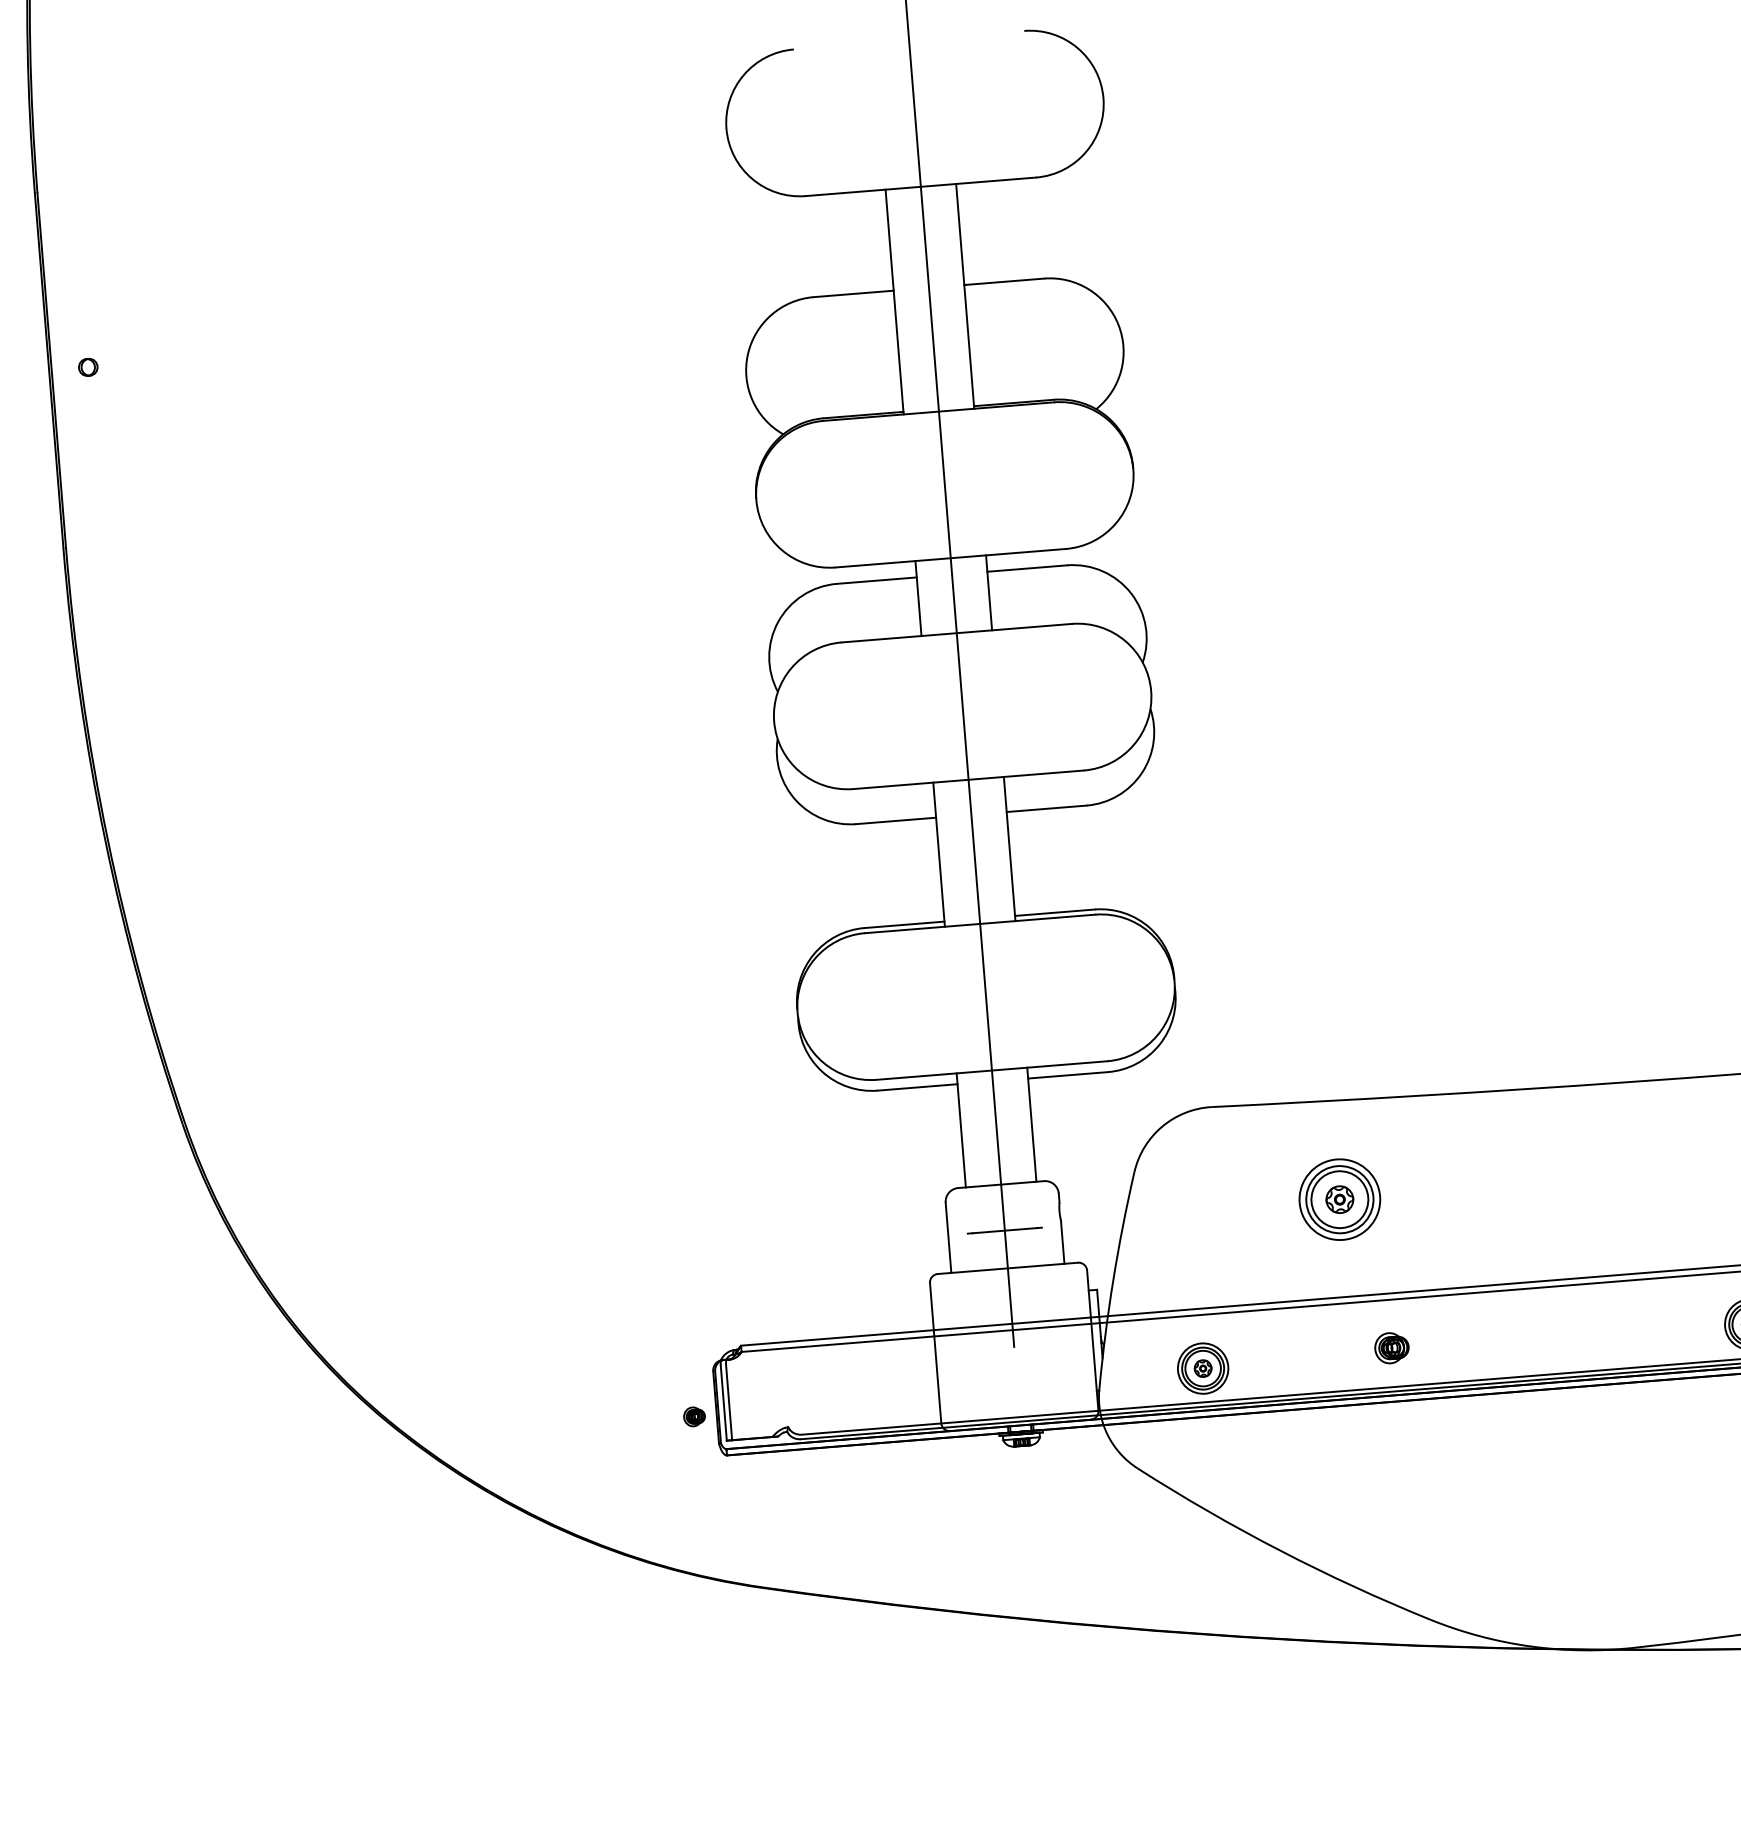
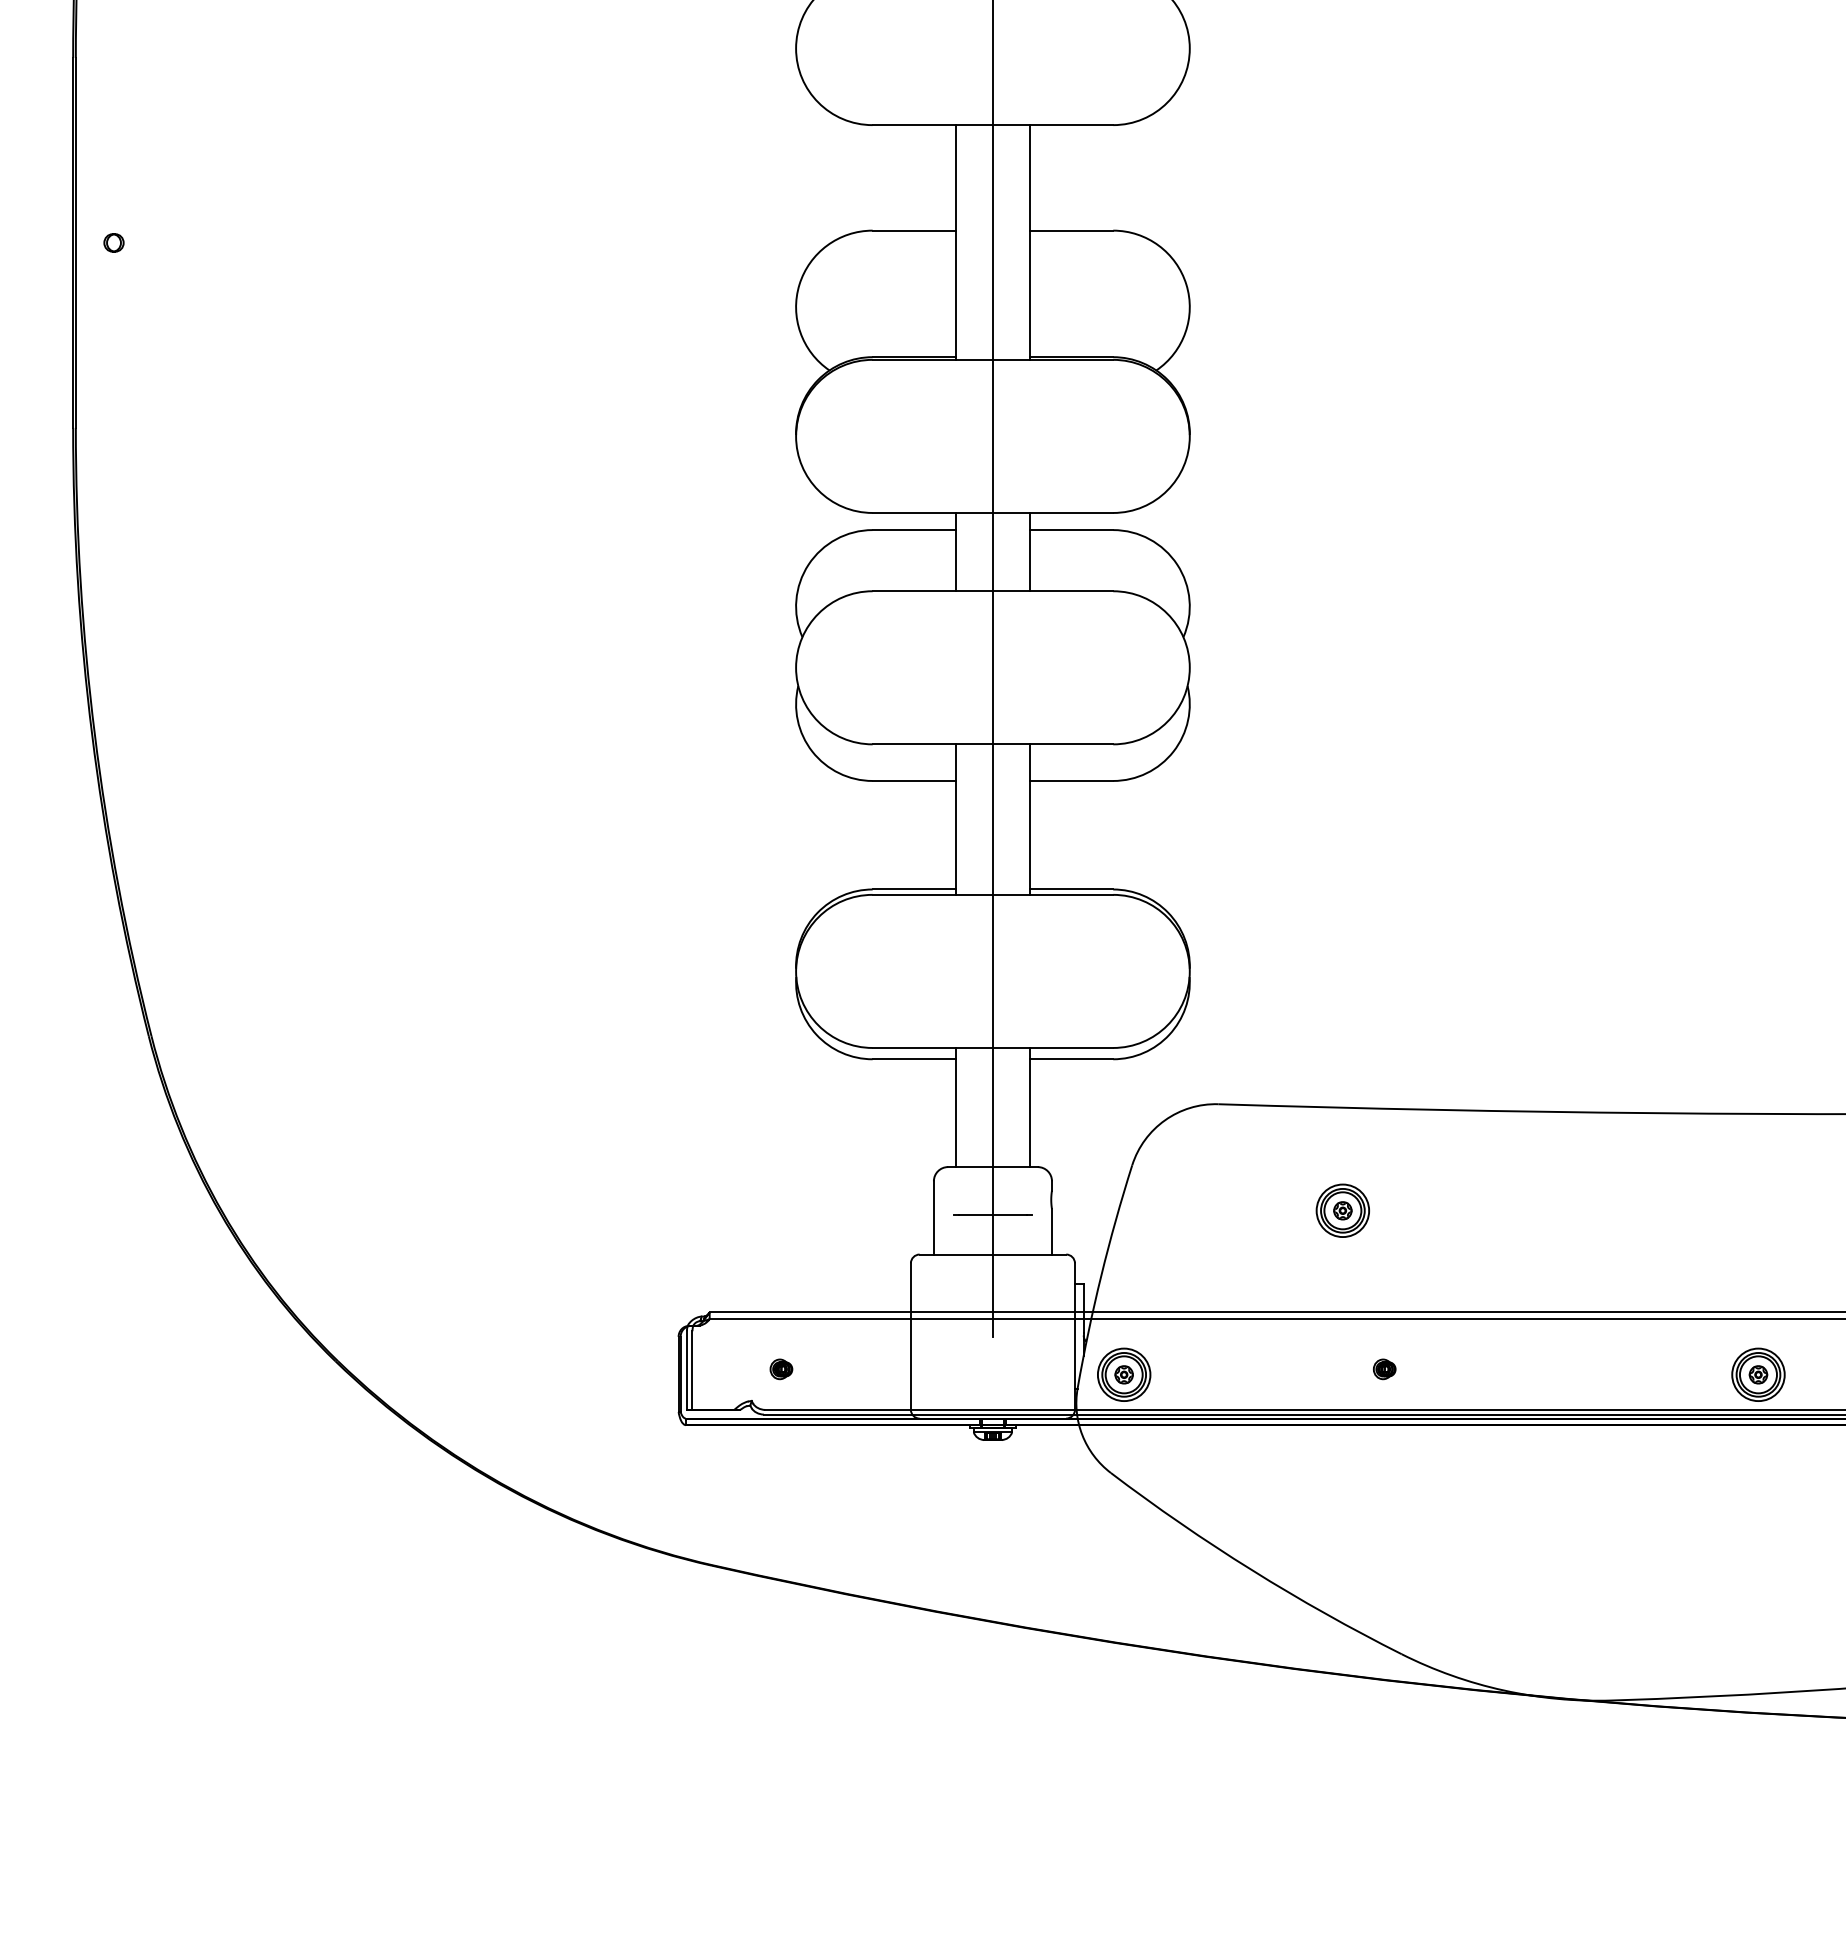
part: (1339, 1199) -> (1342, 1210), size x0.62
part: (1391, 1348) -> (1384, 1369), size x0.62
part: (1203, 1368) -> (1124, 1374), moved
part: (694, 1416) -> (781, 1369), moved

